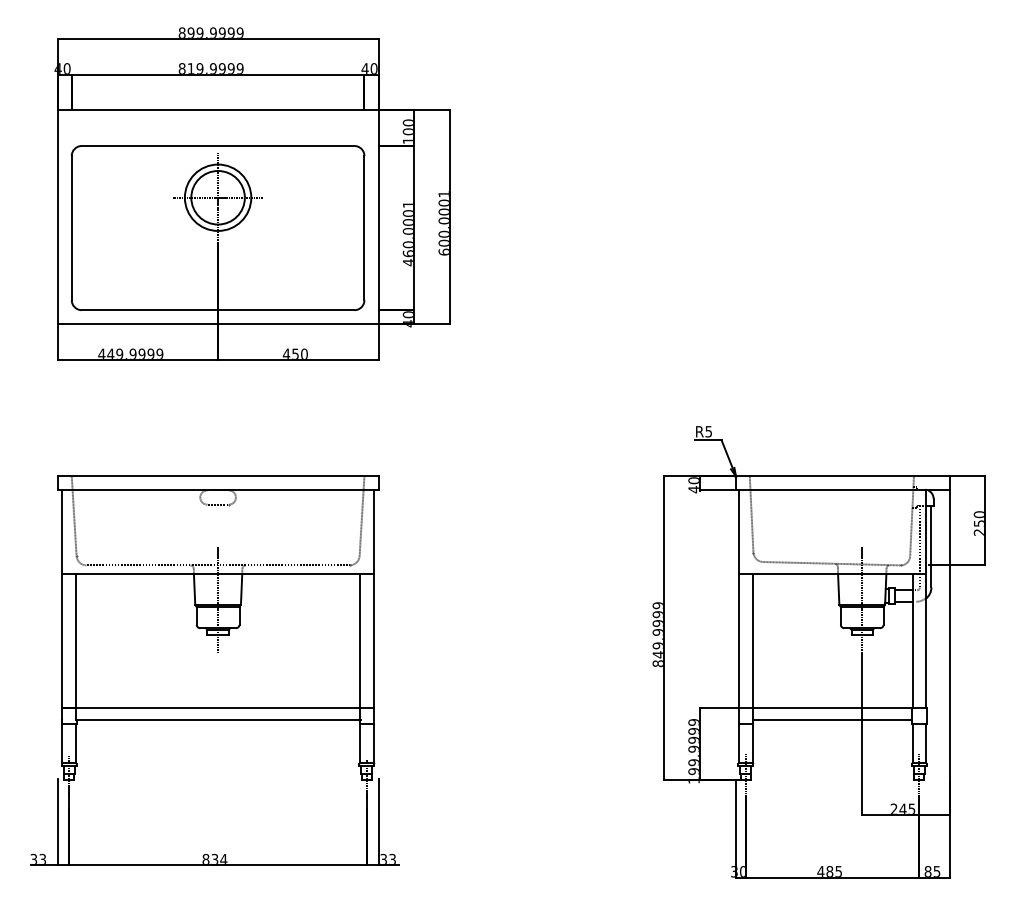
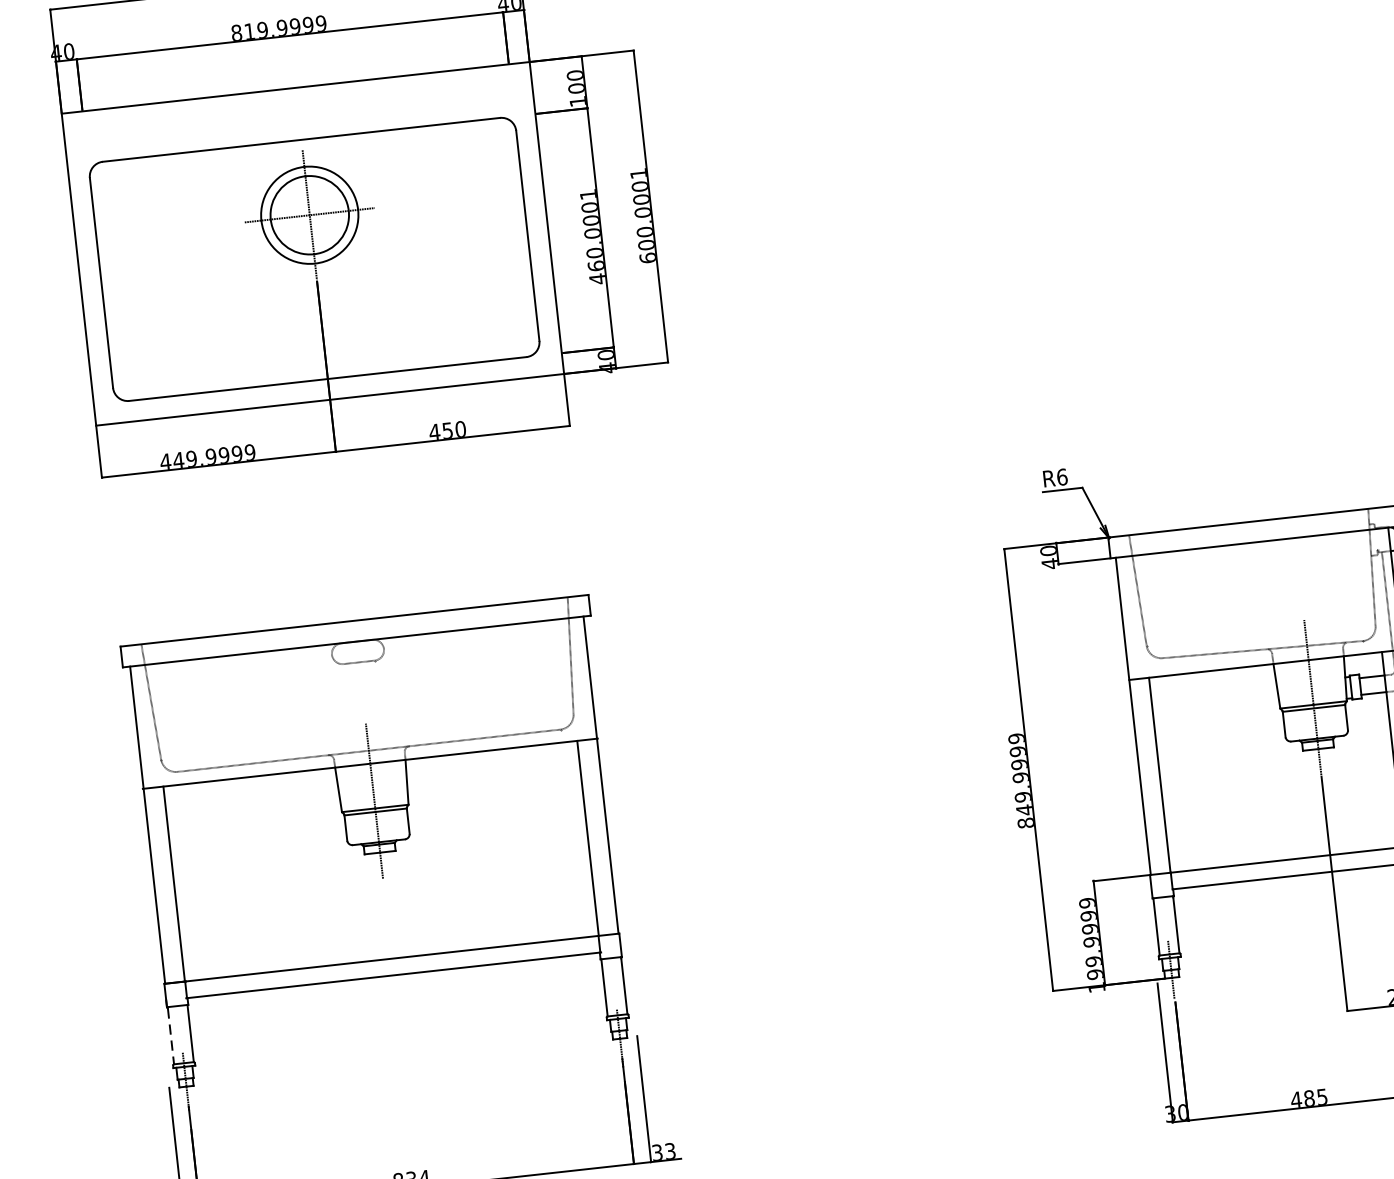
text: (708, 431) -> (1061, 476), R5 -> R6
line: (62, 744) -> (171, 1036), solid -> dashed

